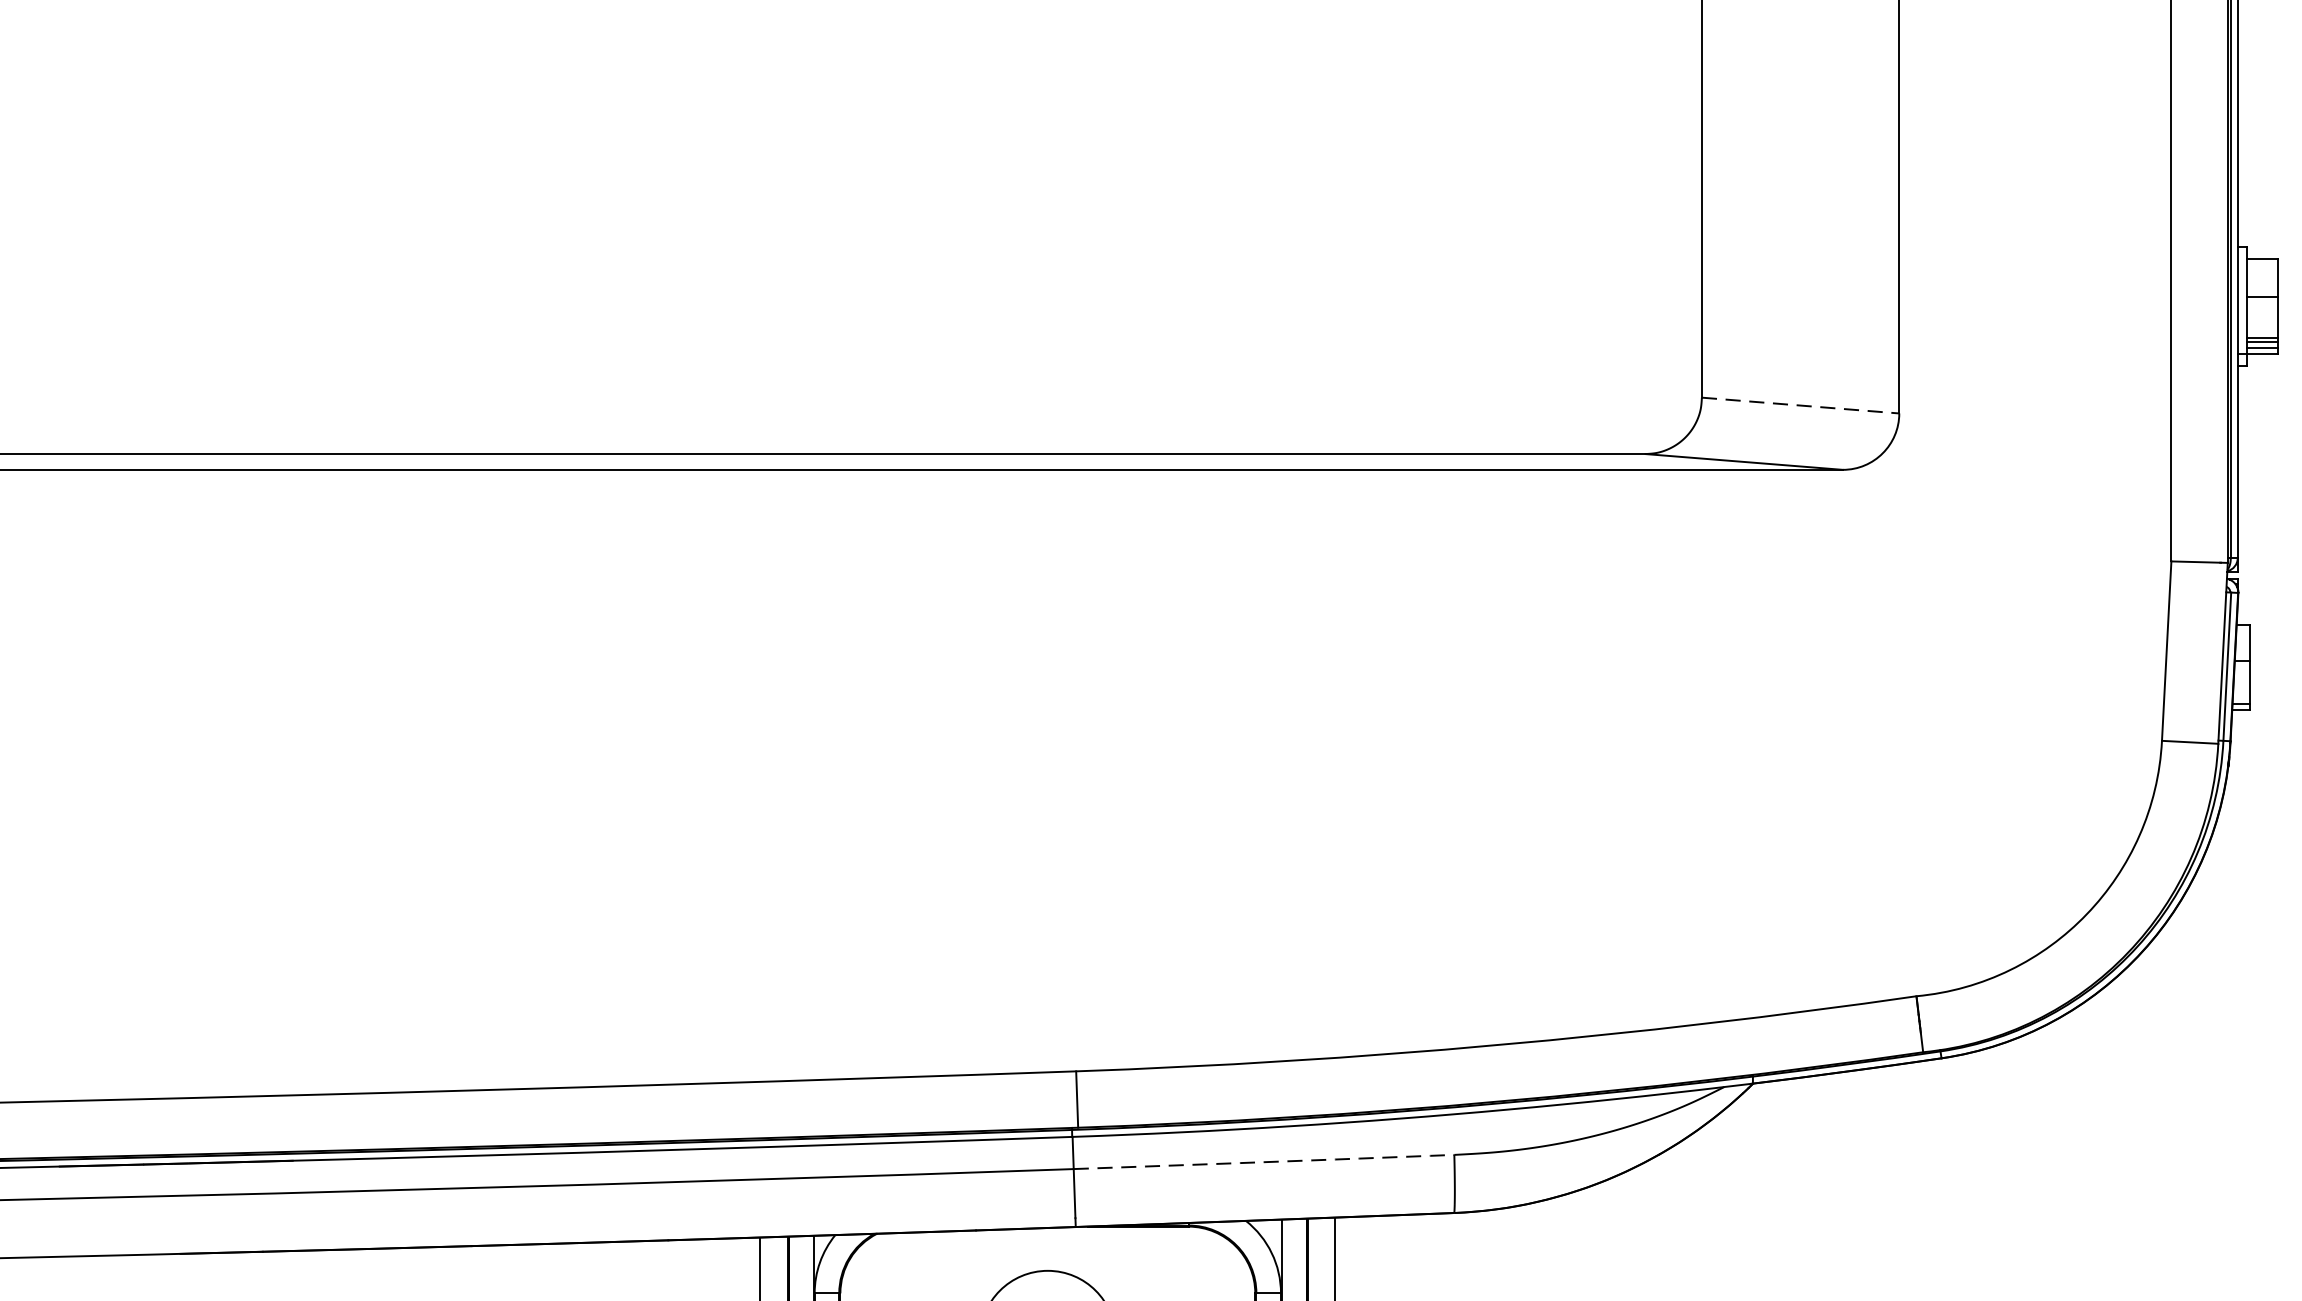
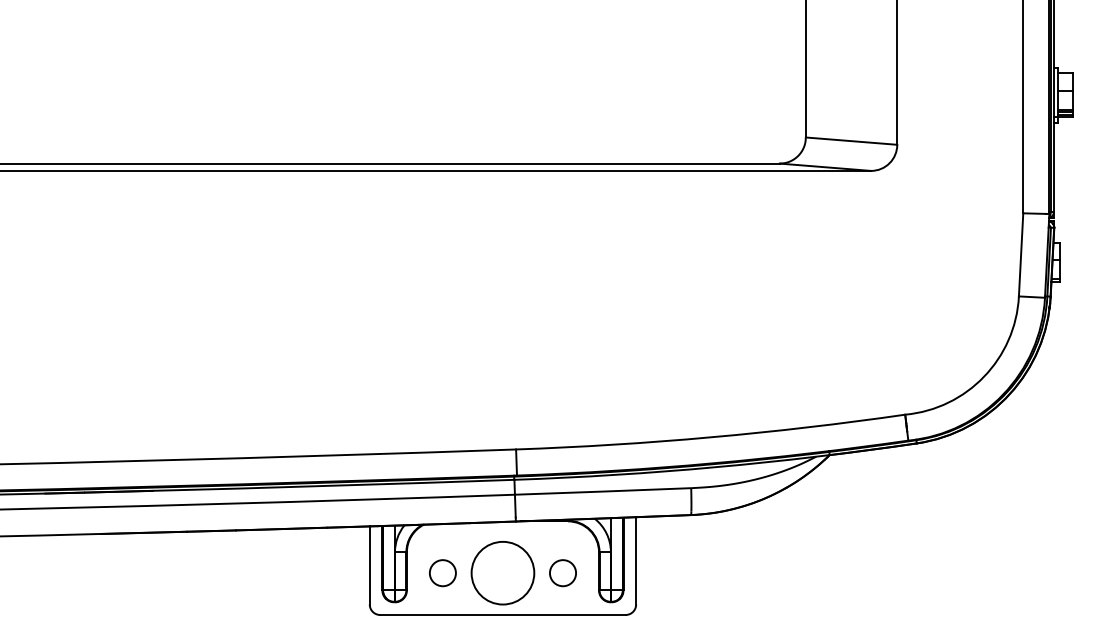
line: (1800, 406) -> (851, 141), dashed -> solid
arc: (1264, 1162) -> (603, 491), dashed -> solid

